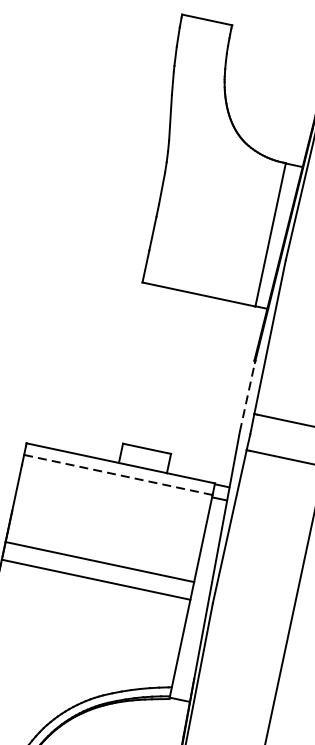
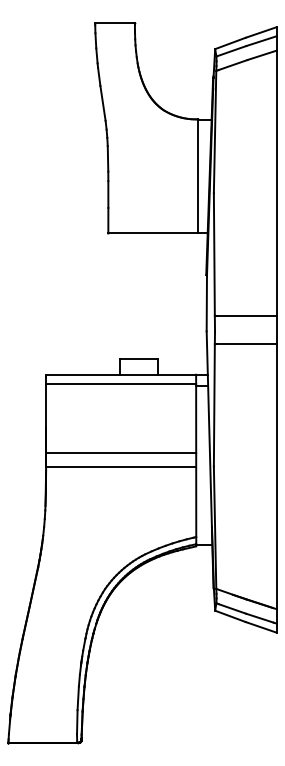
line: (247, 396) -> (206, 303), dashed -> solid
line: (118, 474) -> (121, 383), dashed -> solid

